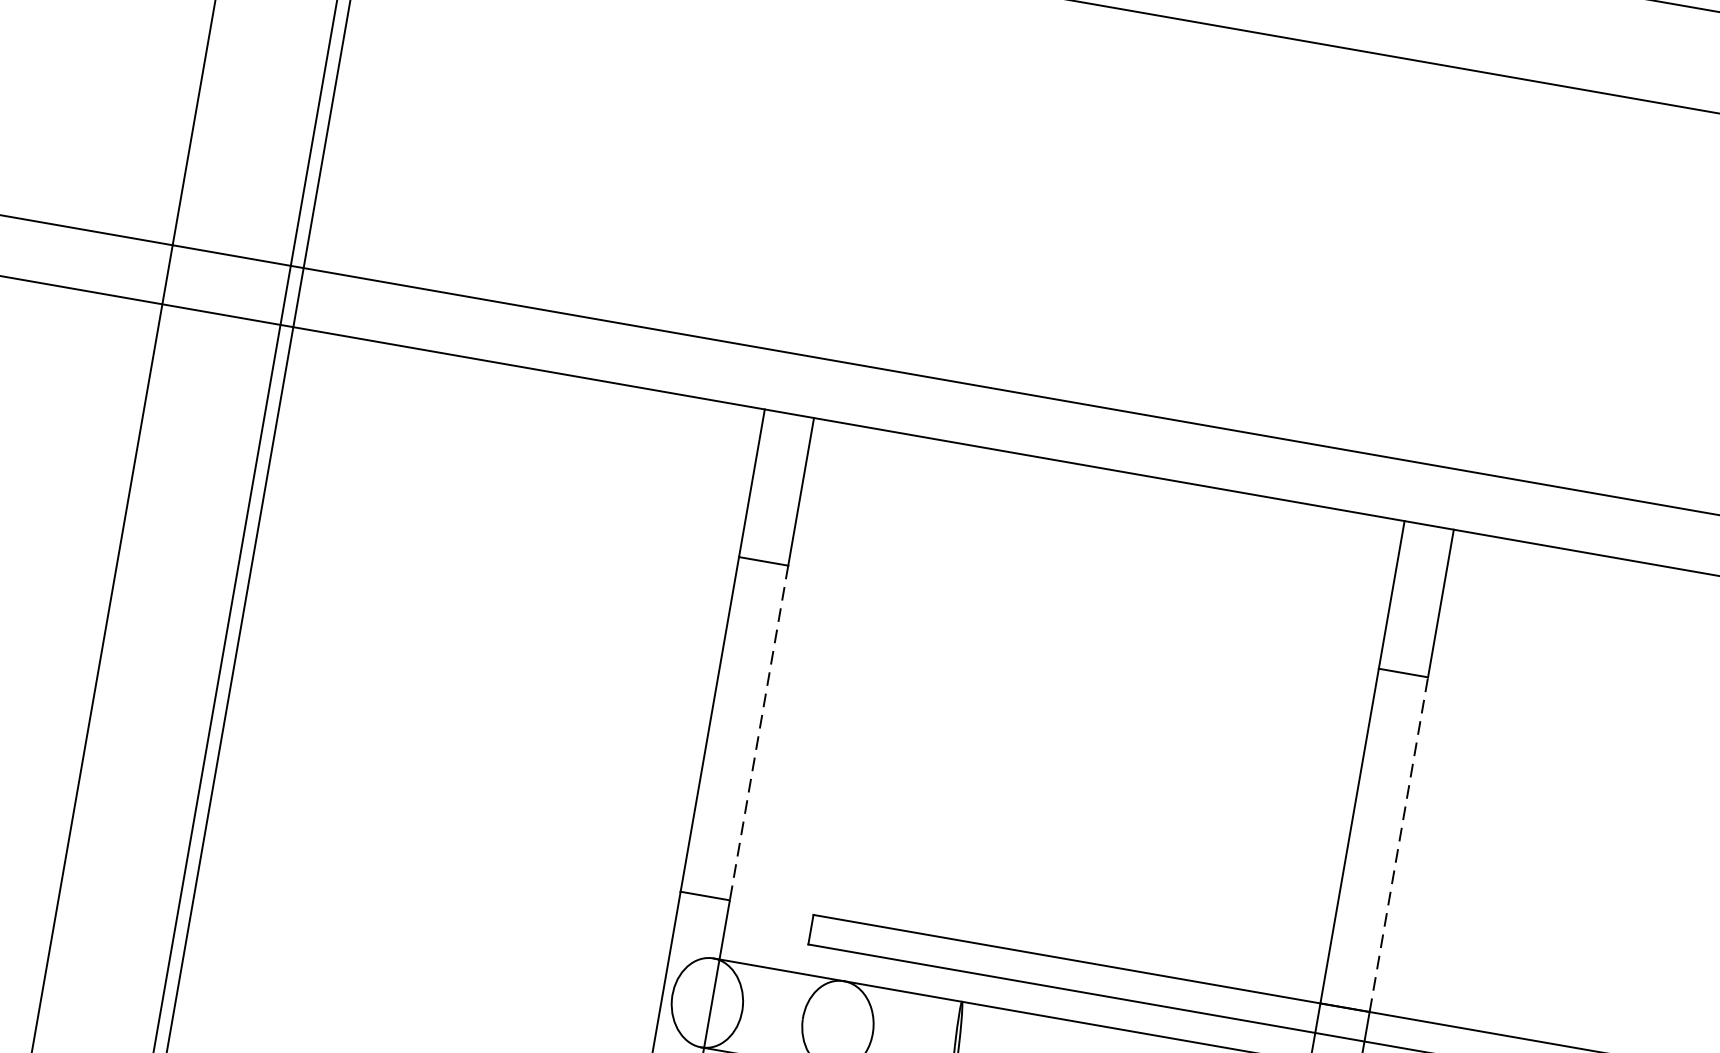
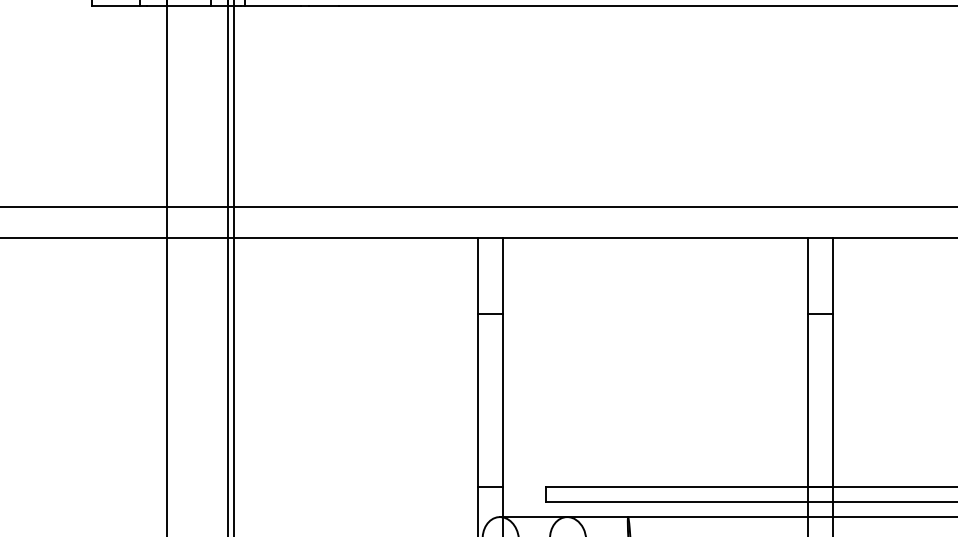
line: (759, 733) -> (503, 400), dashed -> solid
line: (1399, 843) -> (833, 399), dashed -> solid

